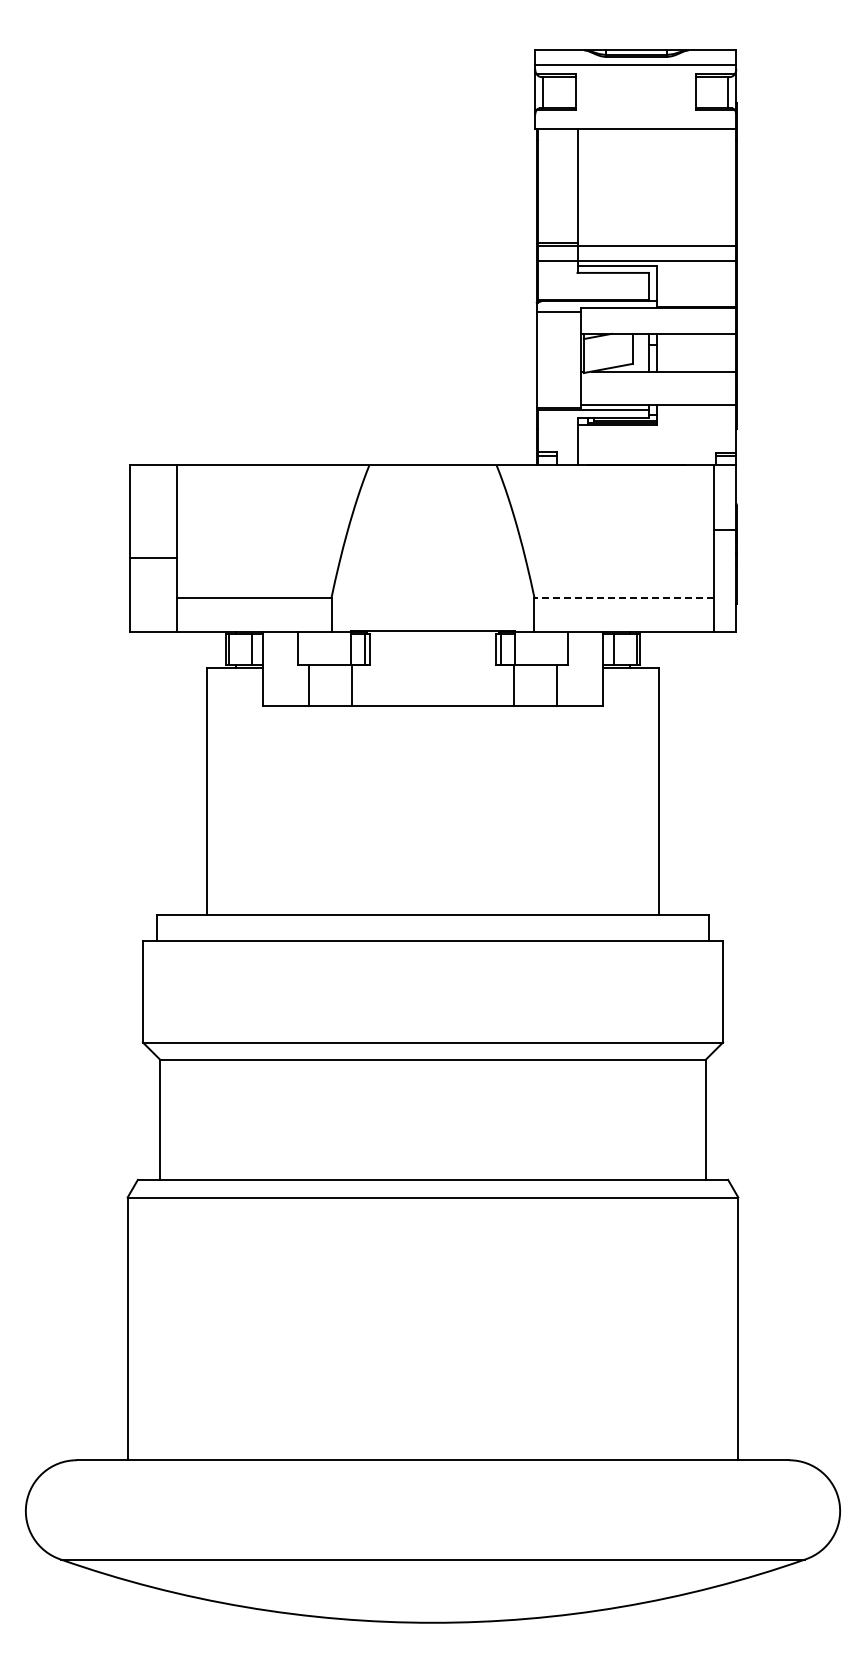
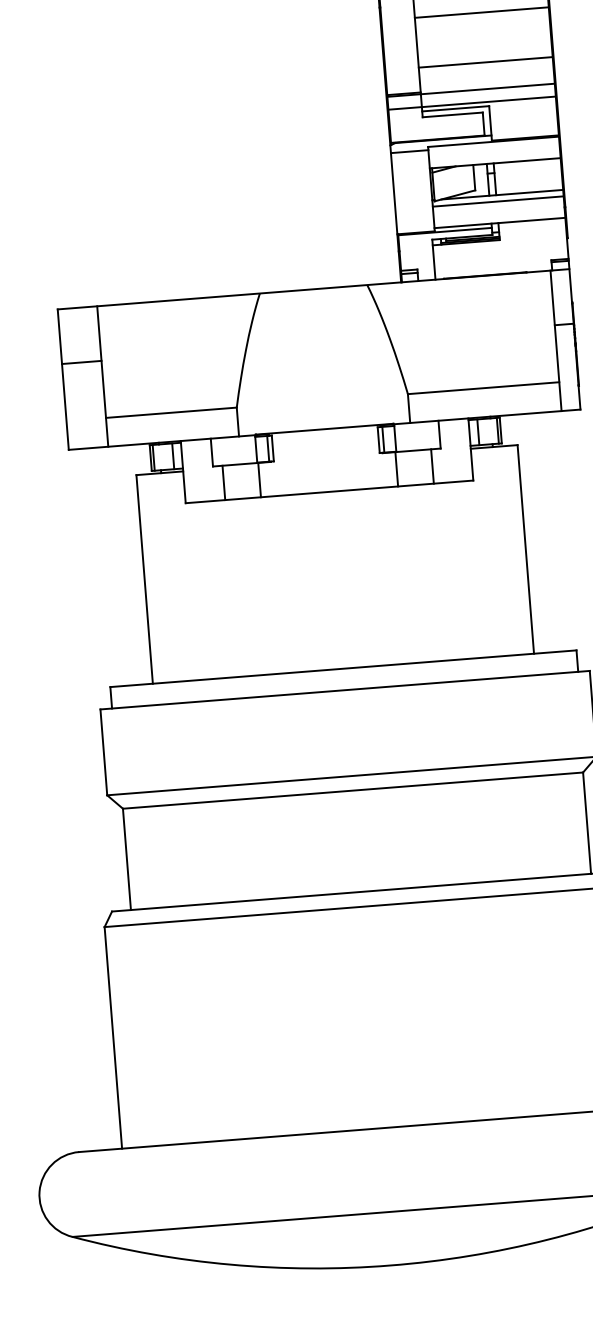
line: (656, 155) -> (481, 13), added
line: (656, 214) -> (485, 62), added
line: (658, 379) -> (498, 201), added
line: (152, 558) -> (81, 362), moved
line: (624, 597) -> (483, 387), dashed -> solid

